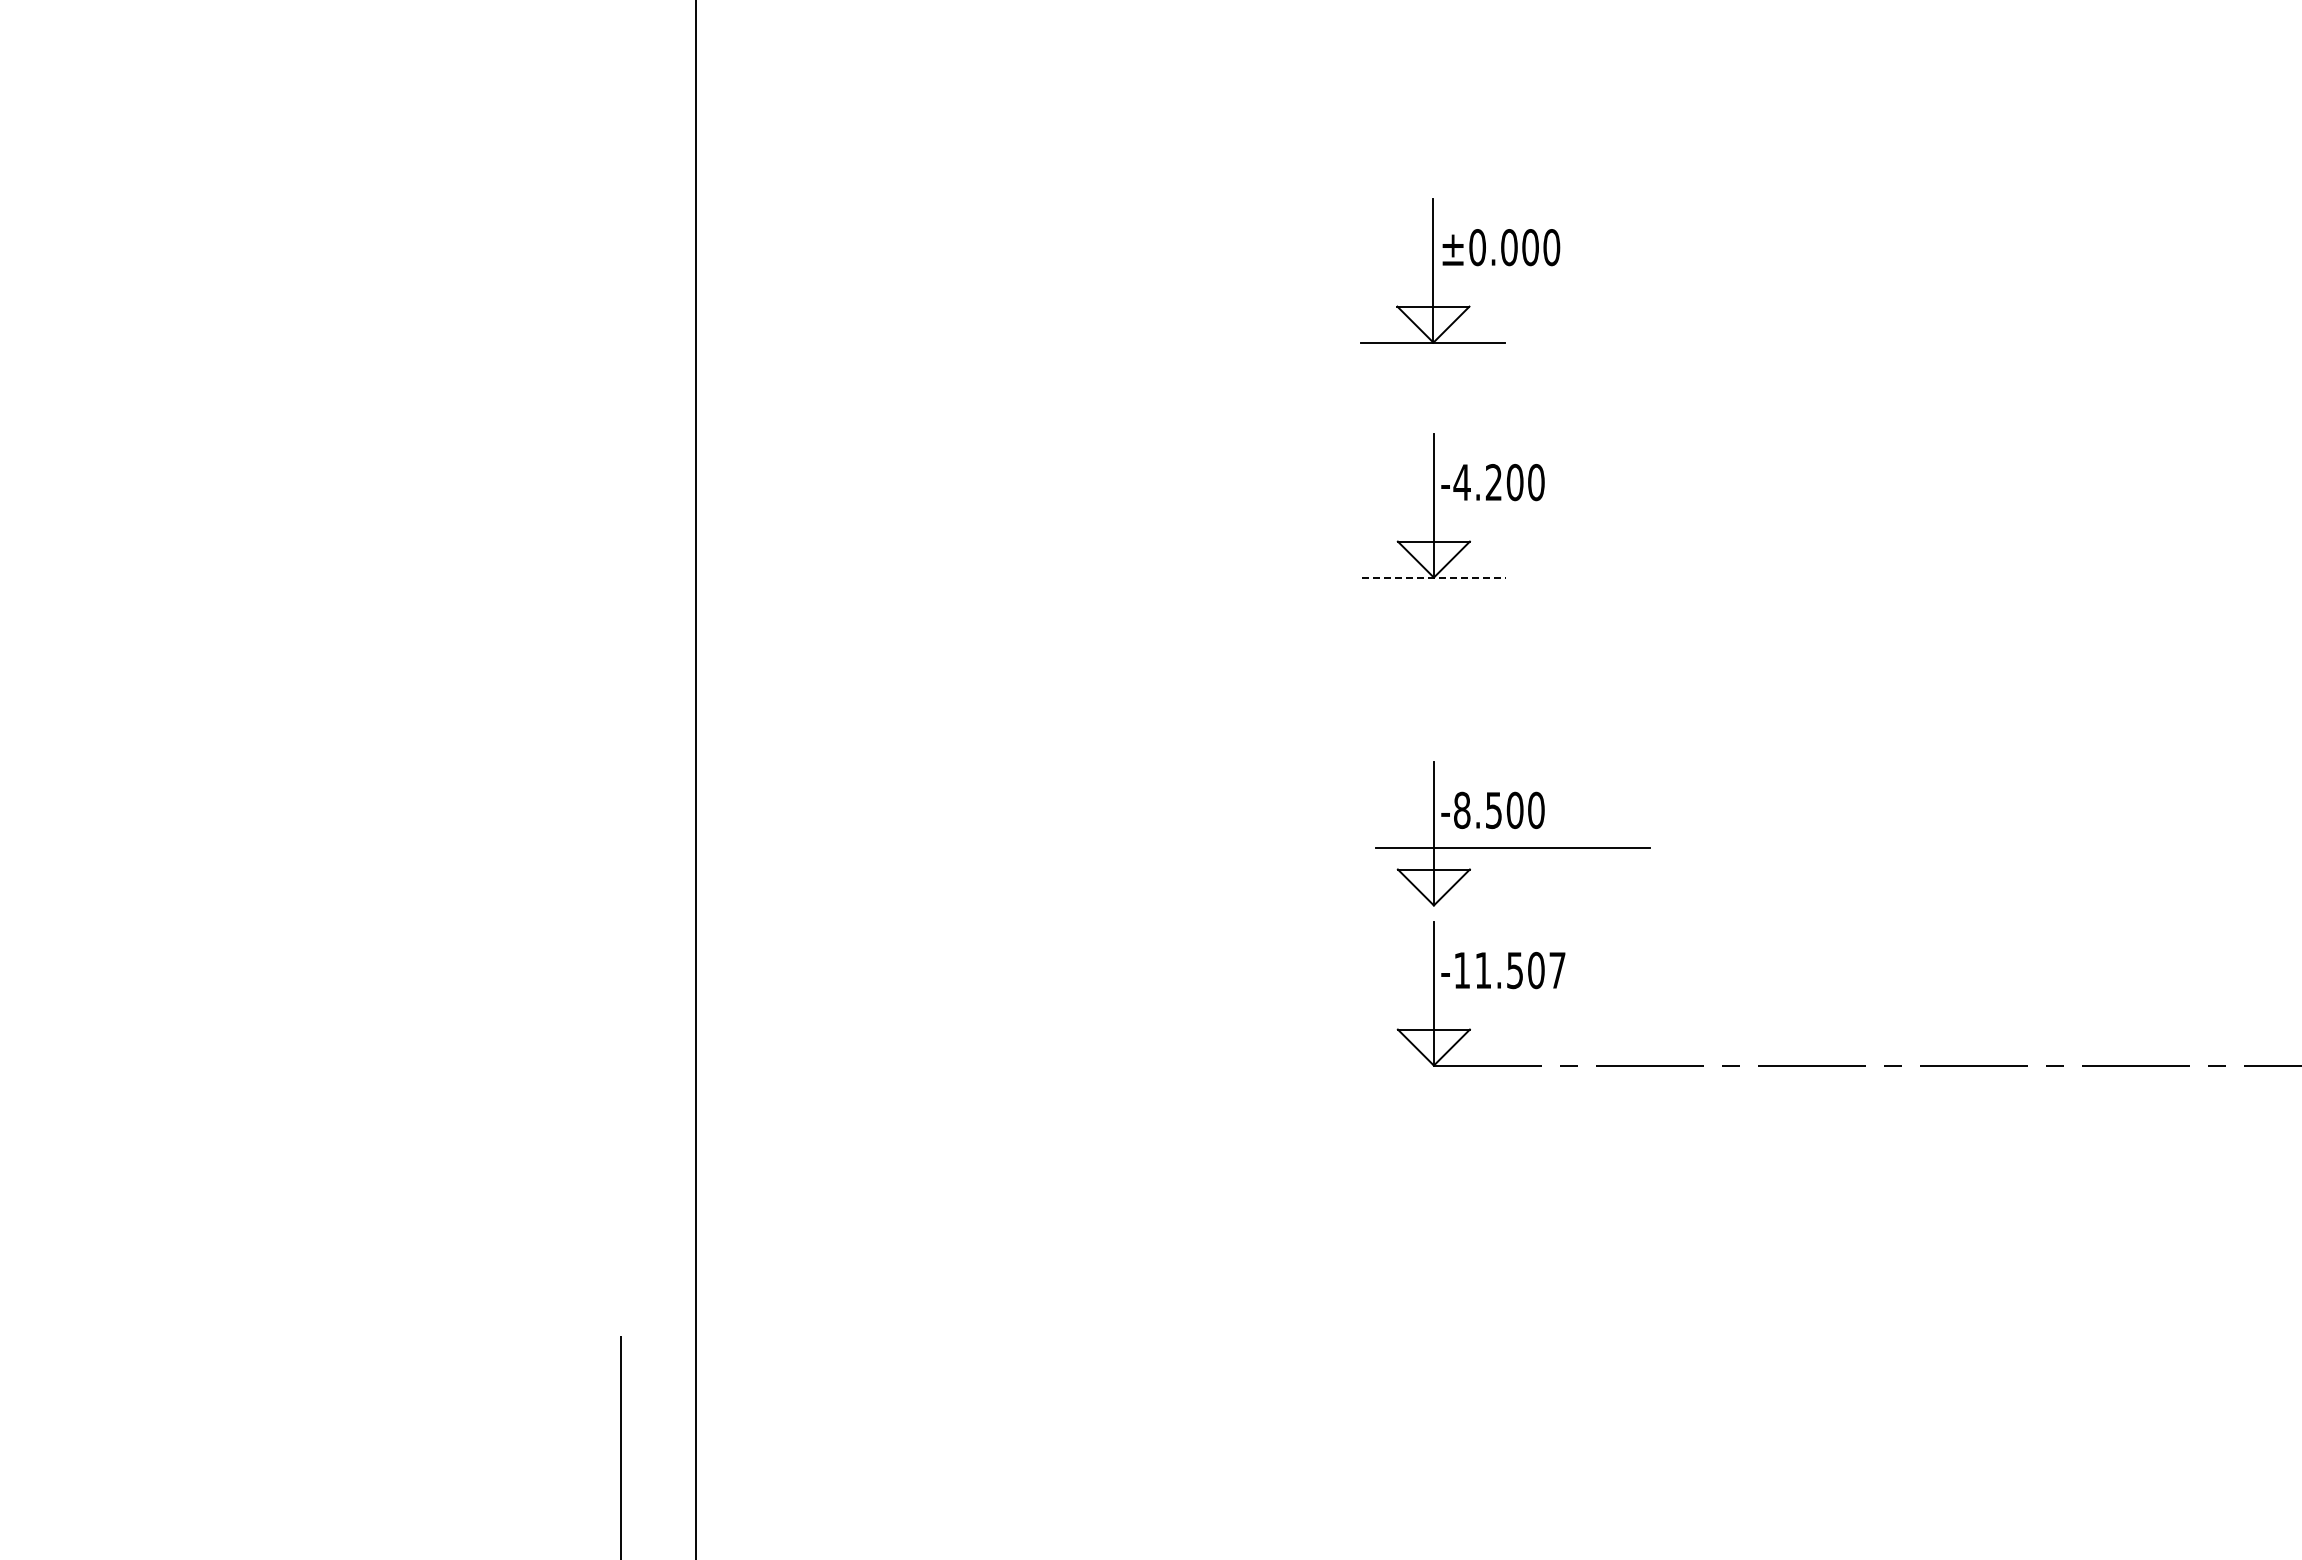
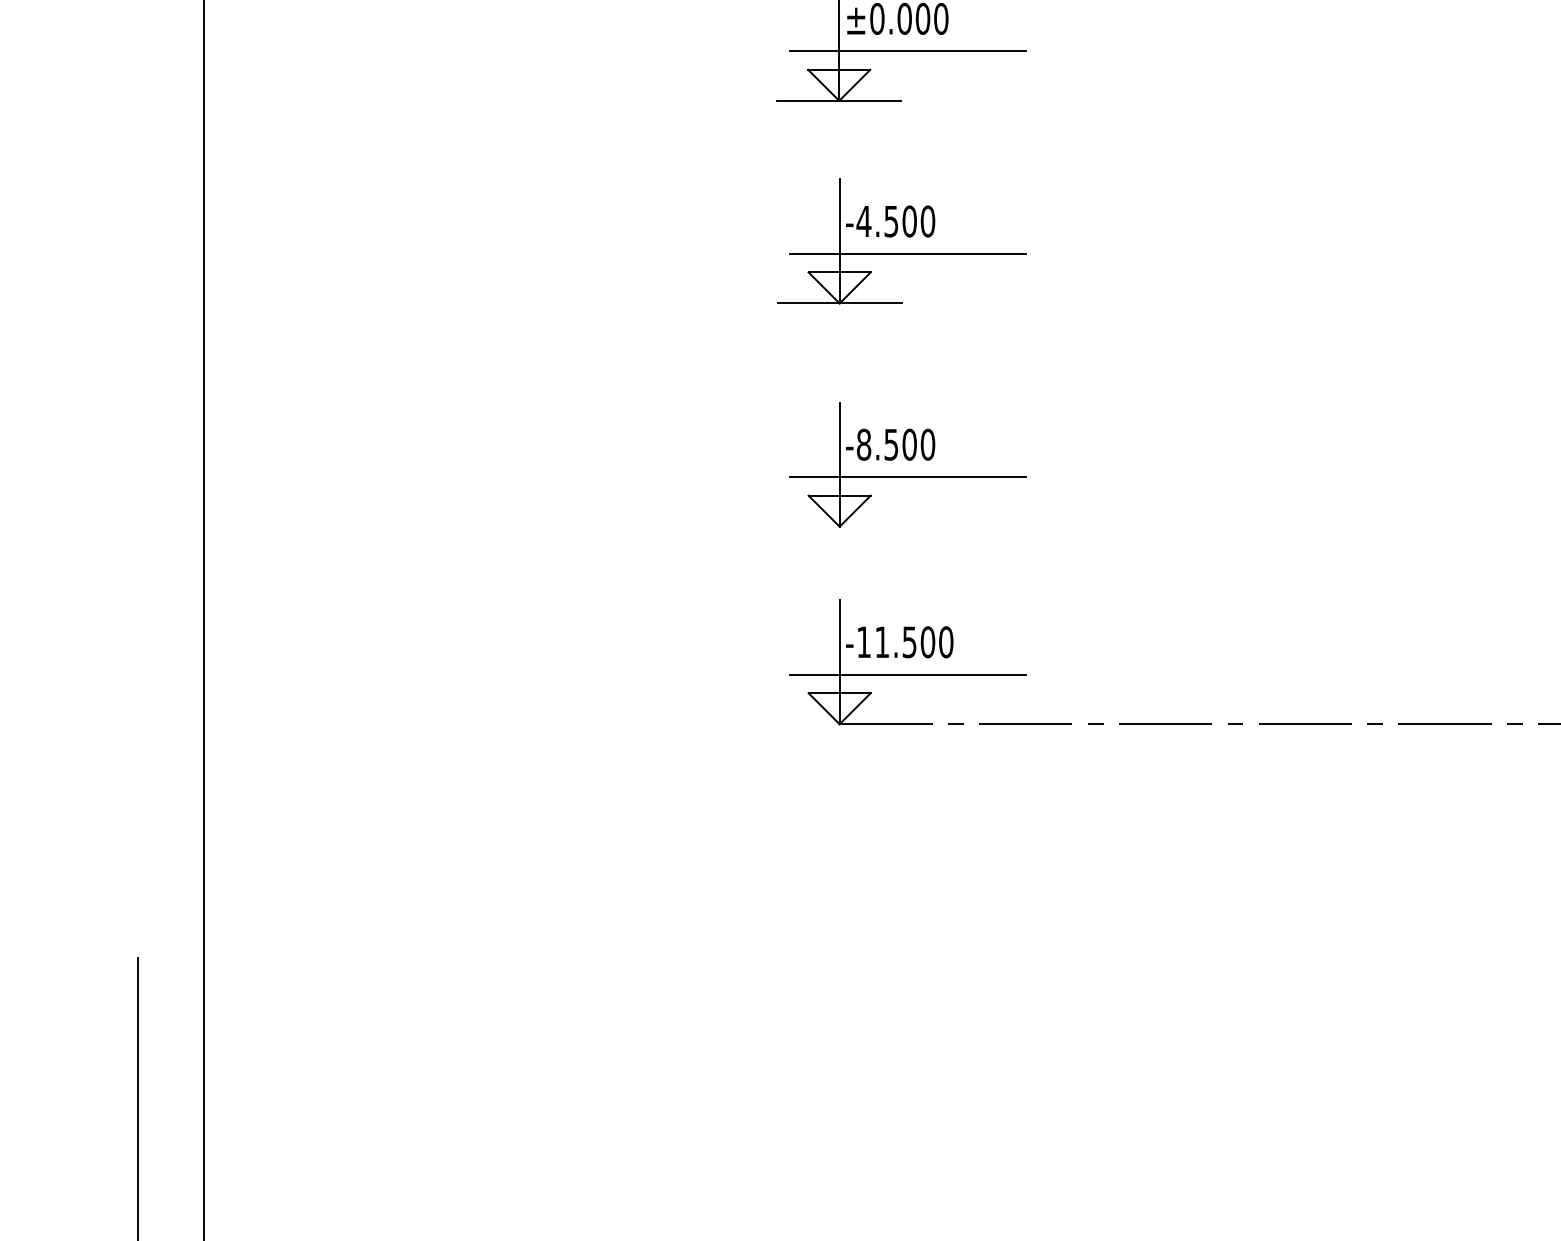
line: (1512, 285) -> (907, 51), added
text: (1493, 482) -> (891, 221), -4.200 -> -4.500
line: (1512, 520) -> (907, 254), added
line: (1433, 577) -> (839, 303), dashed -> solid
part: (1512, 833) -> (907, 464), moved
text: (1557, 970) -> (946, 642), -11.507 -> -11.500
line: (1512, 1007) -> (907, 674), added

